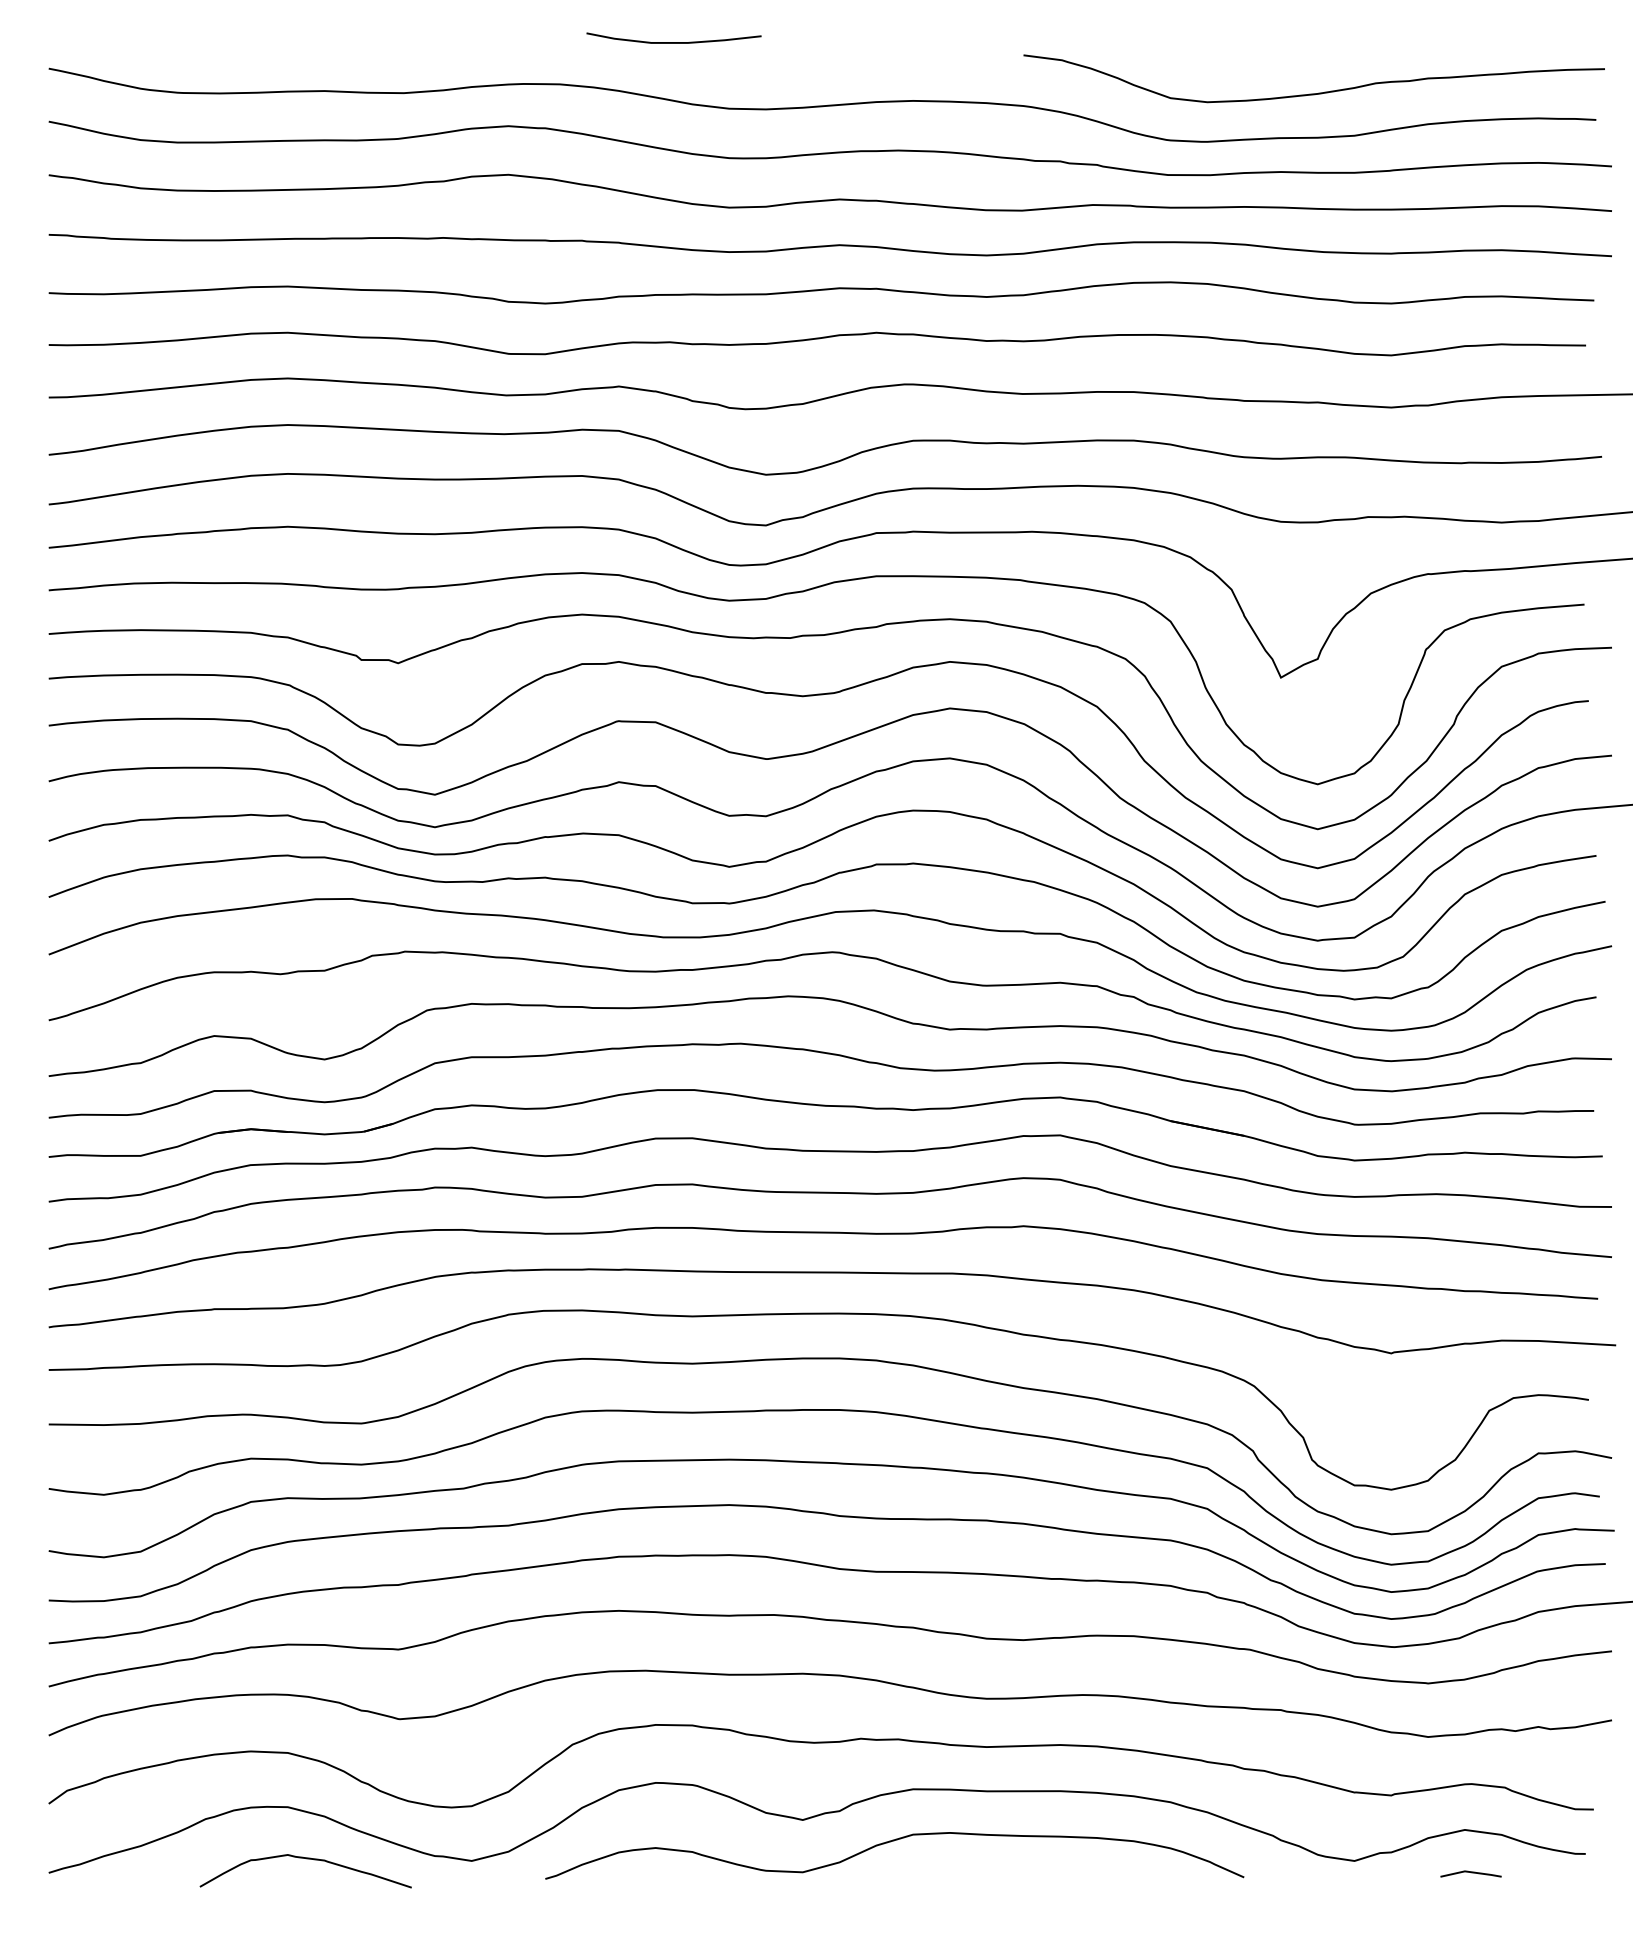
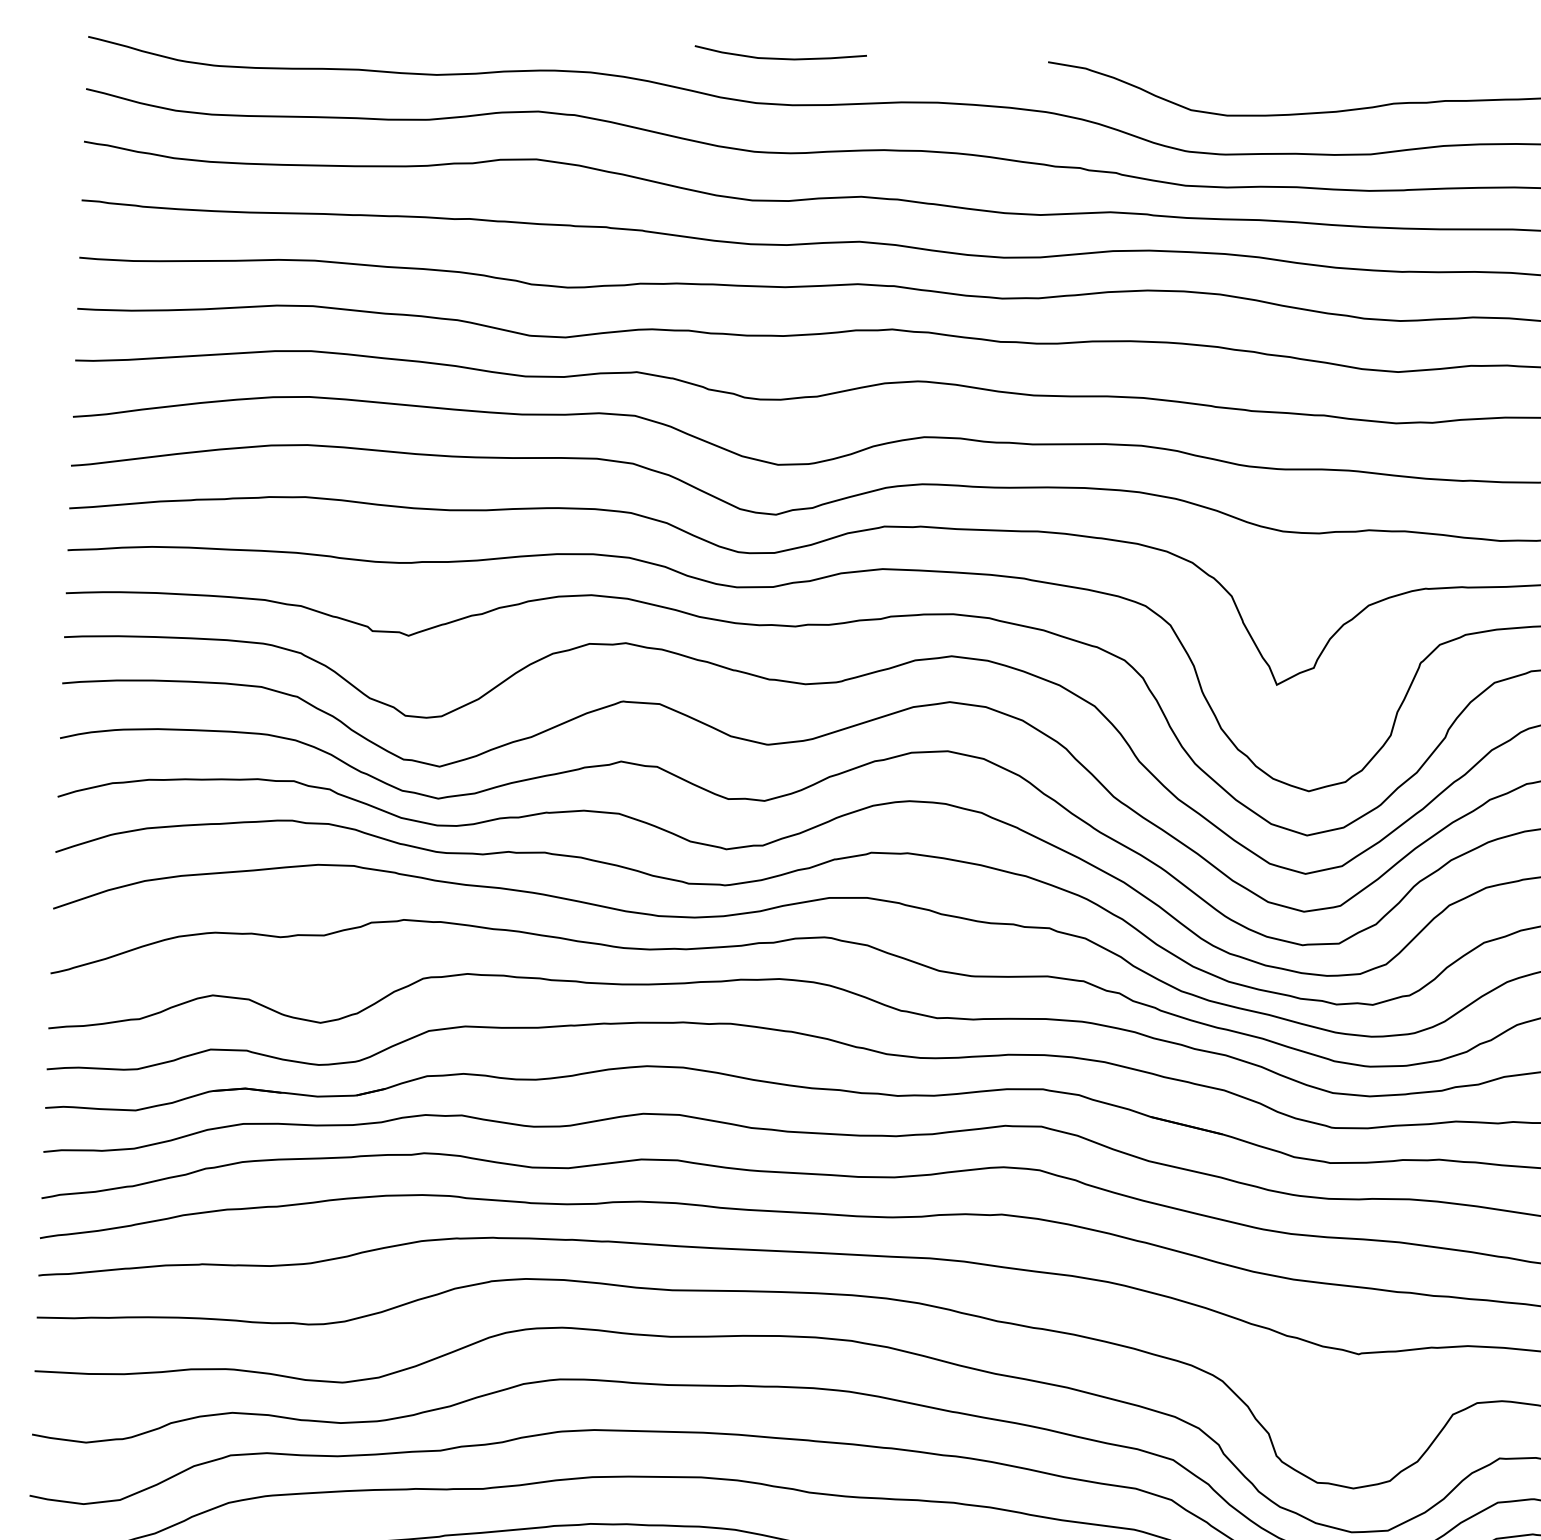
curve: (673, 42) -> (780, 58), moved

